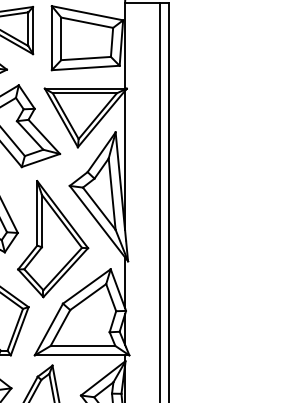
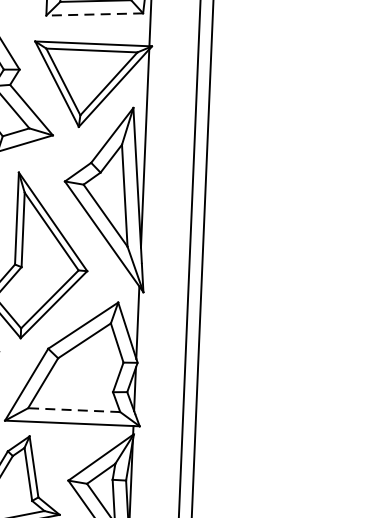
line: (85, 67) -> (94, 13), solid -> dashed
line: (82, 345) -> (73, 409), solid -> dashed

